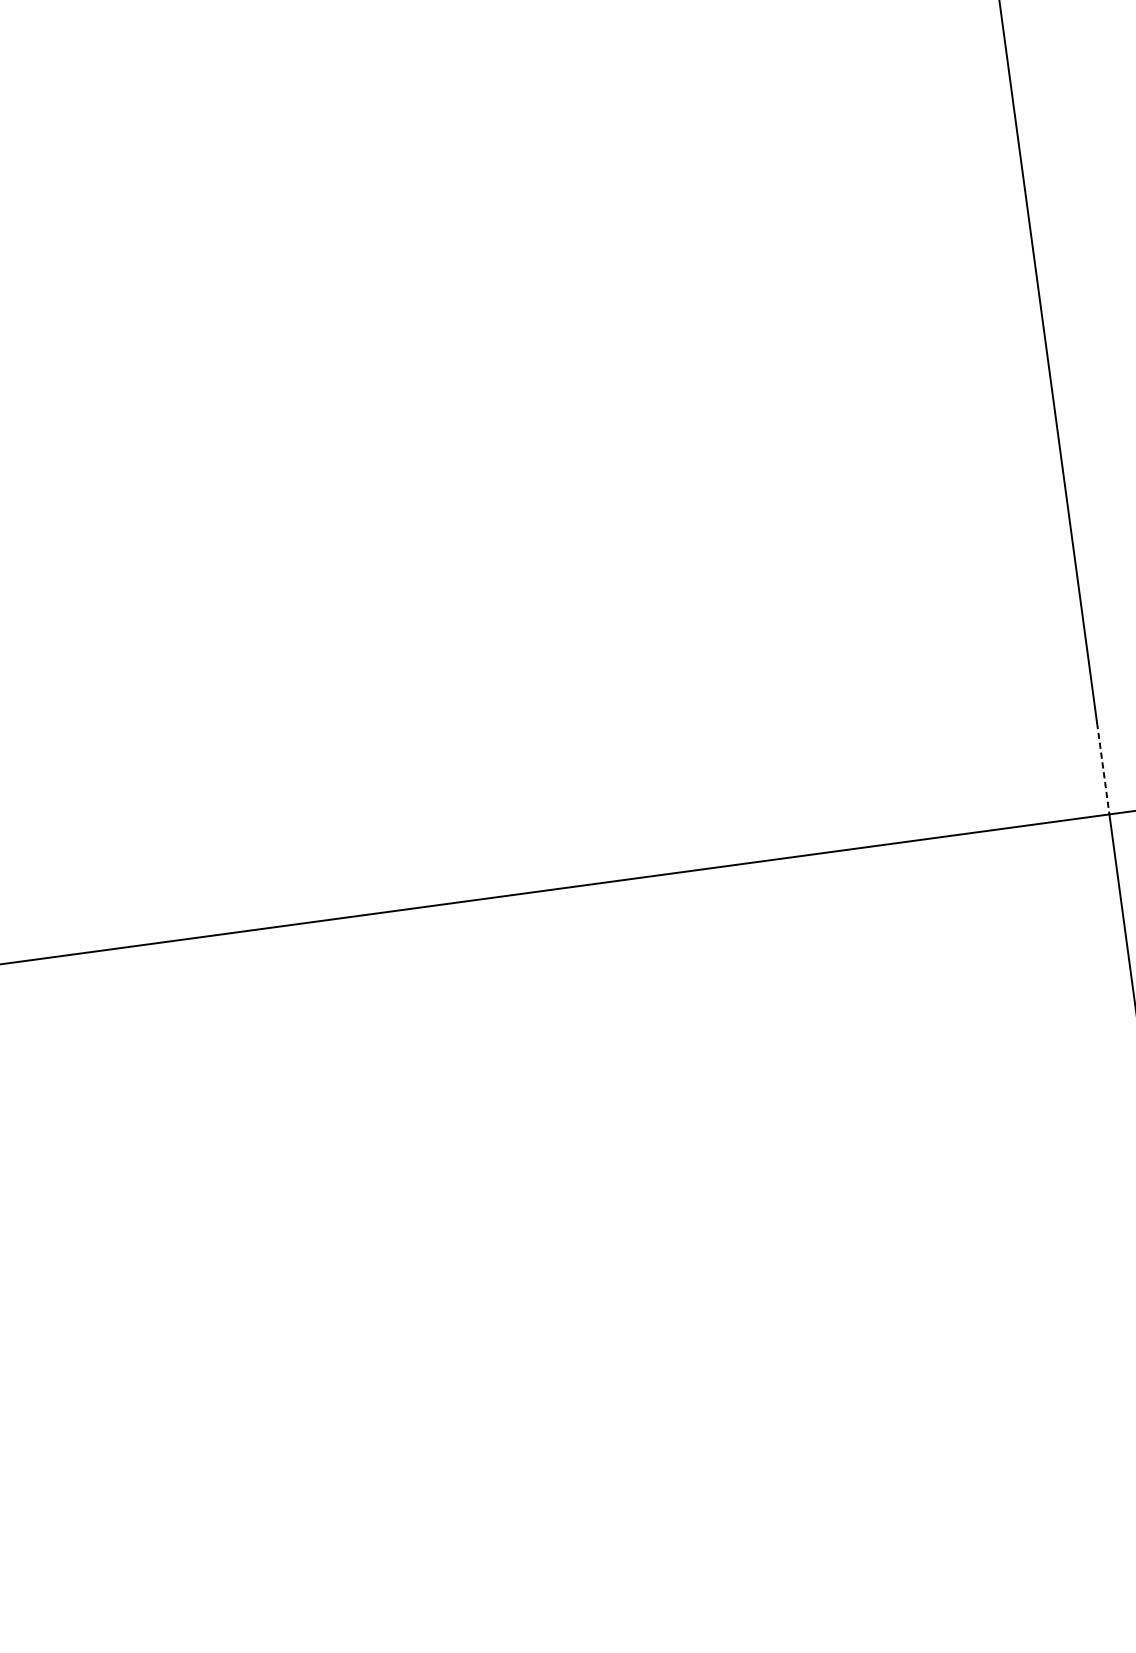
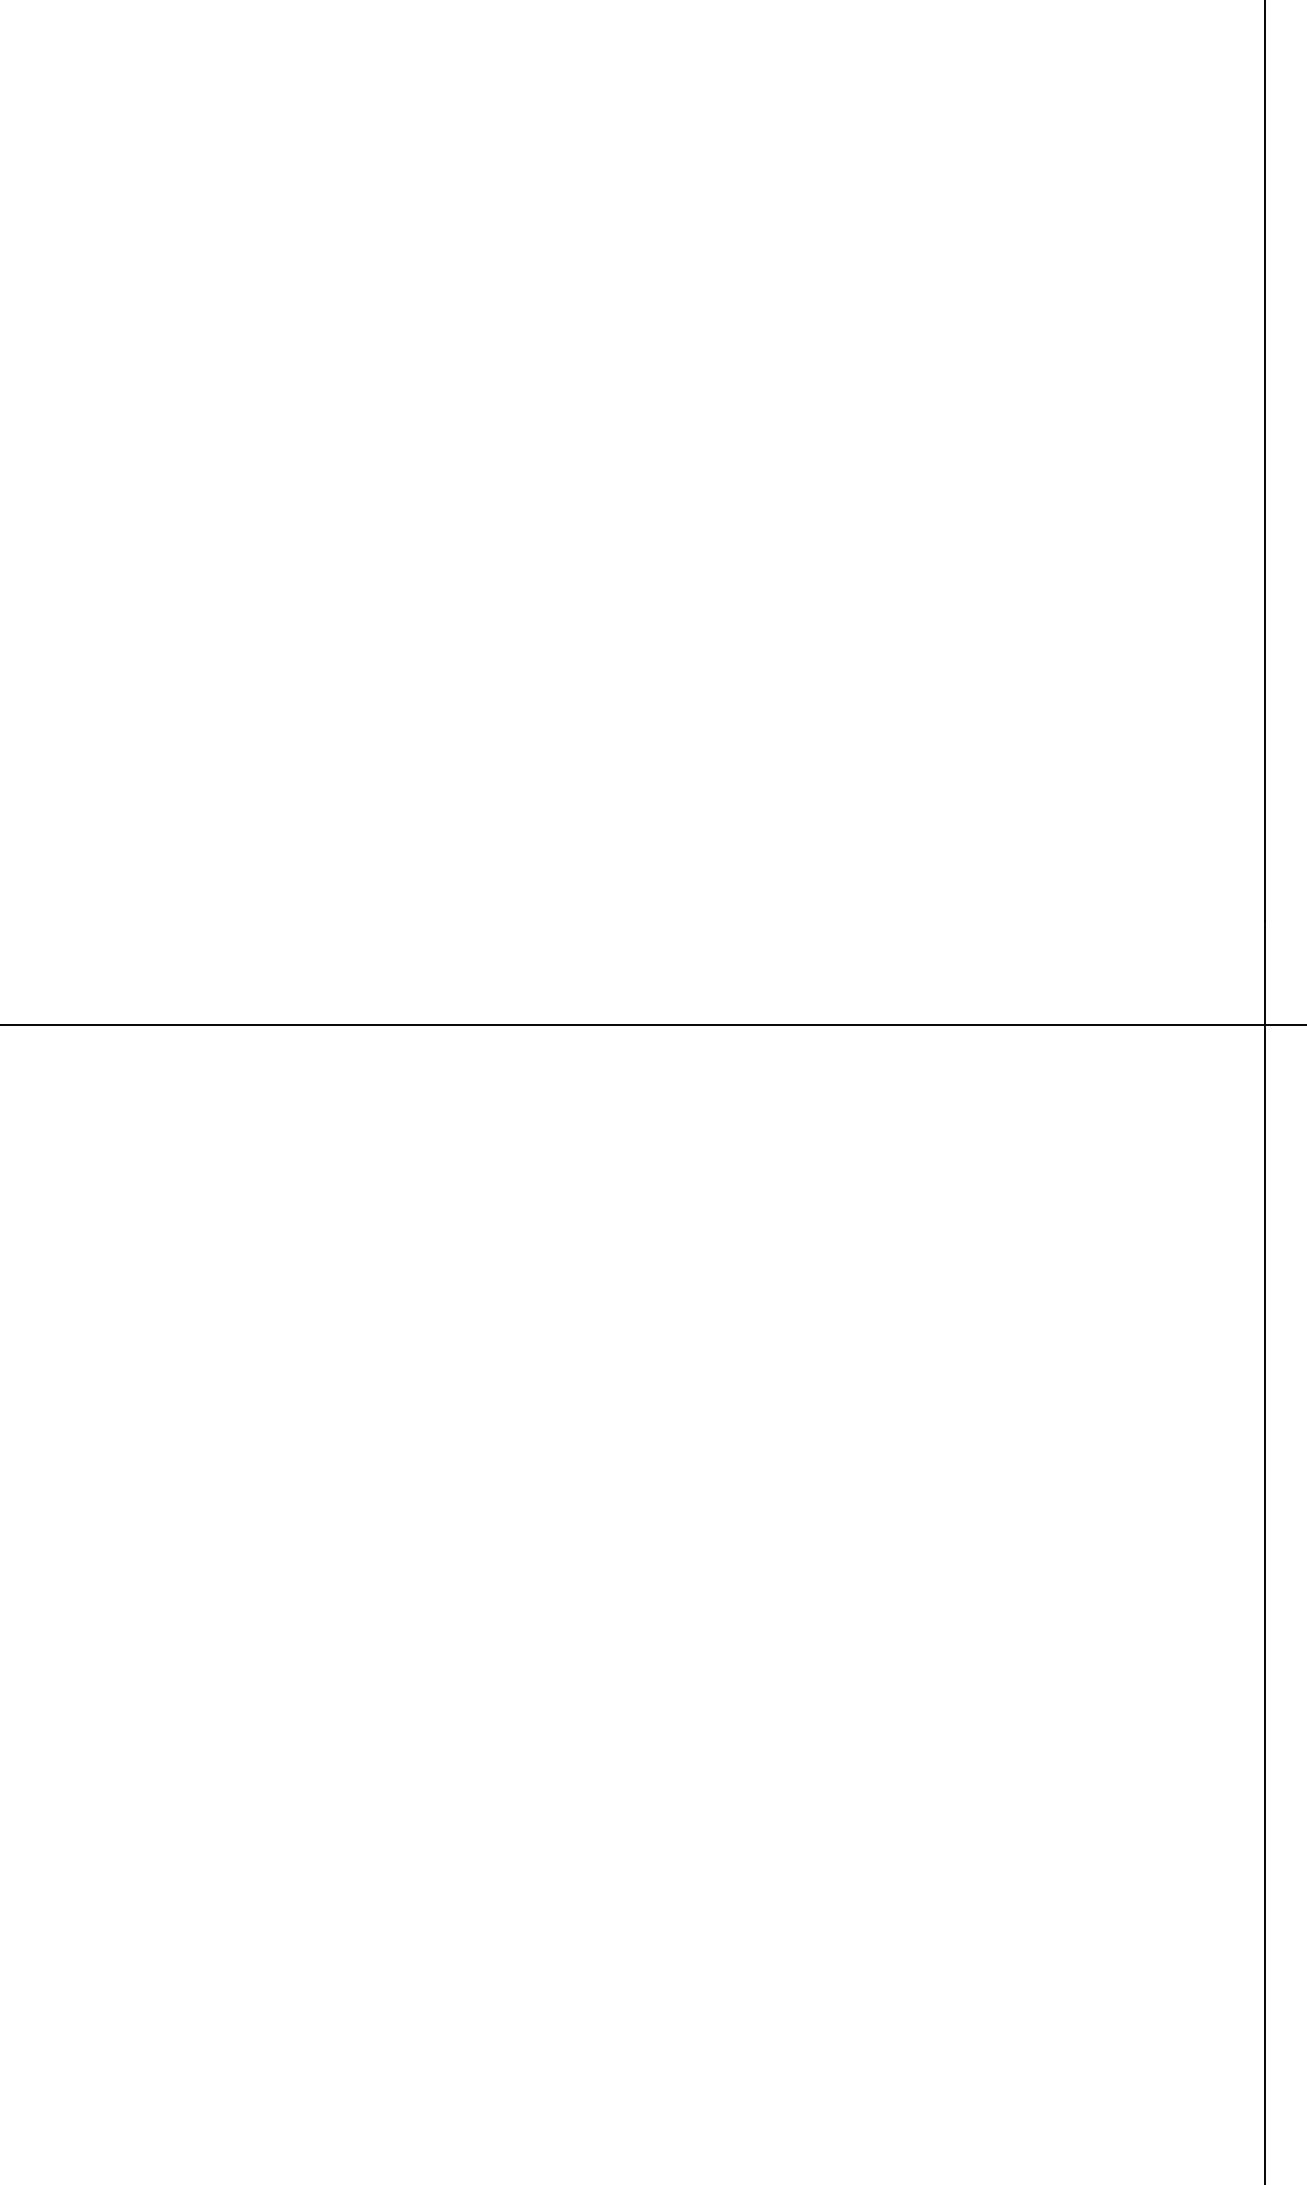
line: (1103, 768) -> (1264, 973), dashed -> solid

